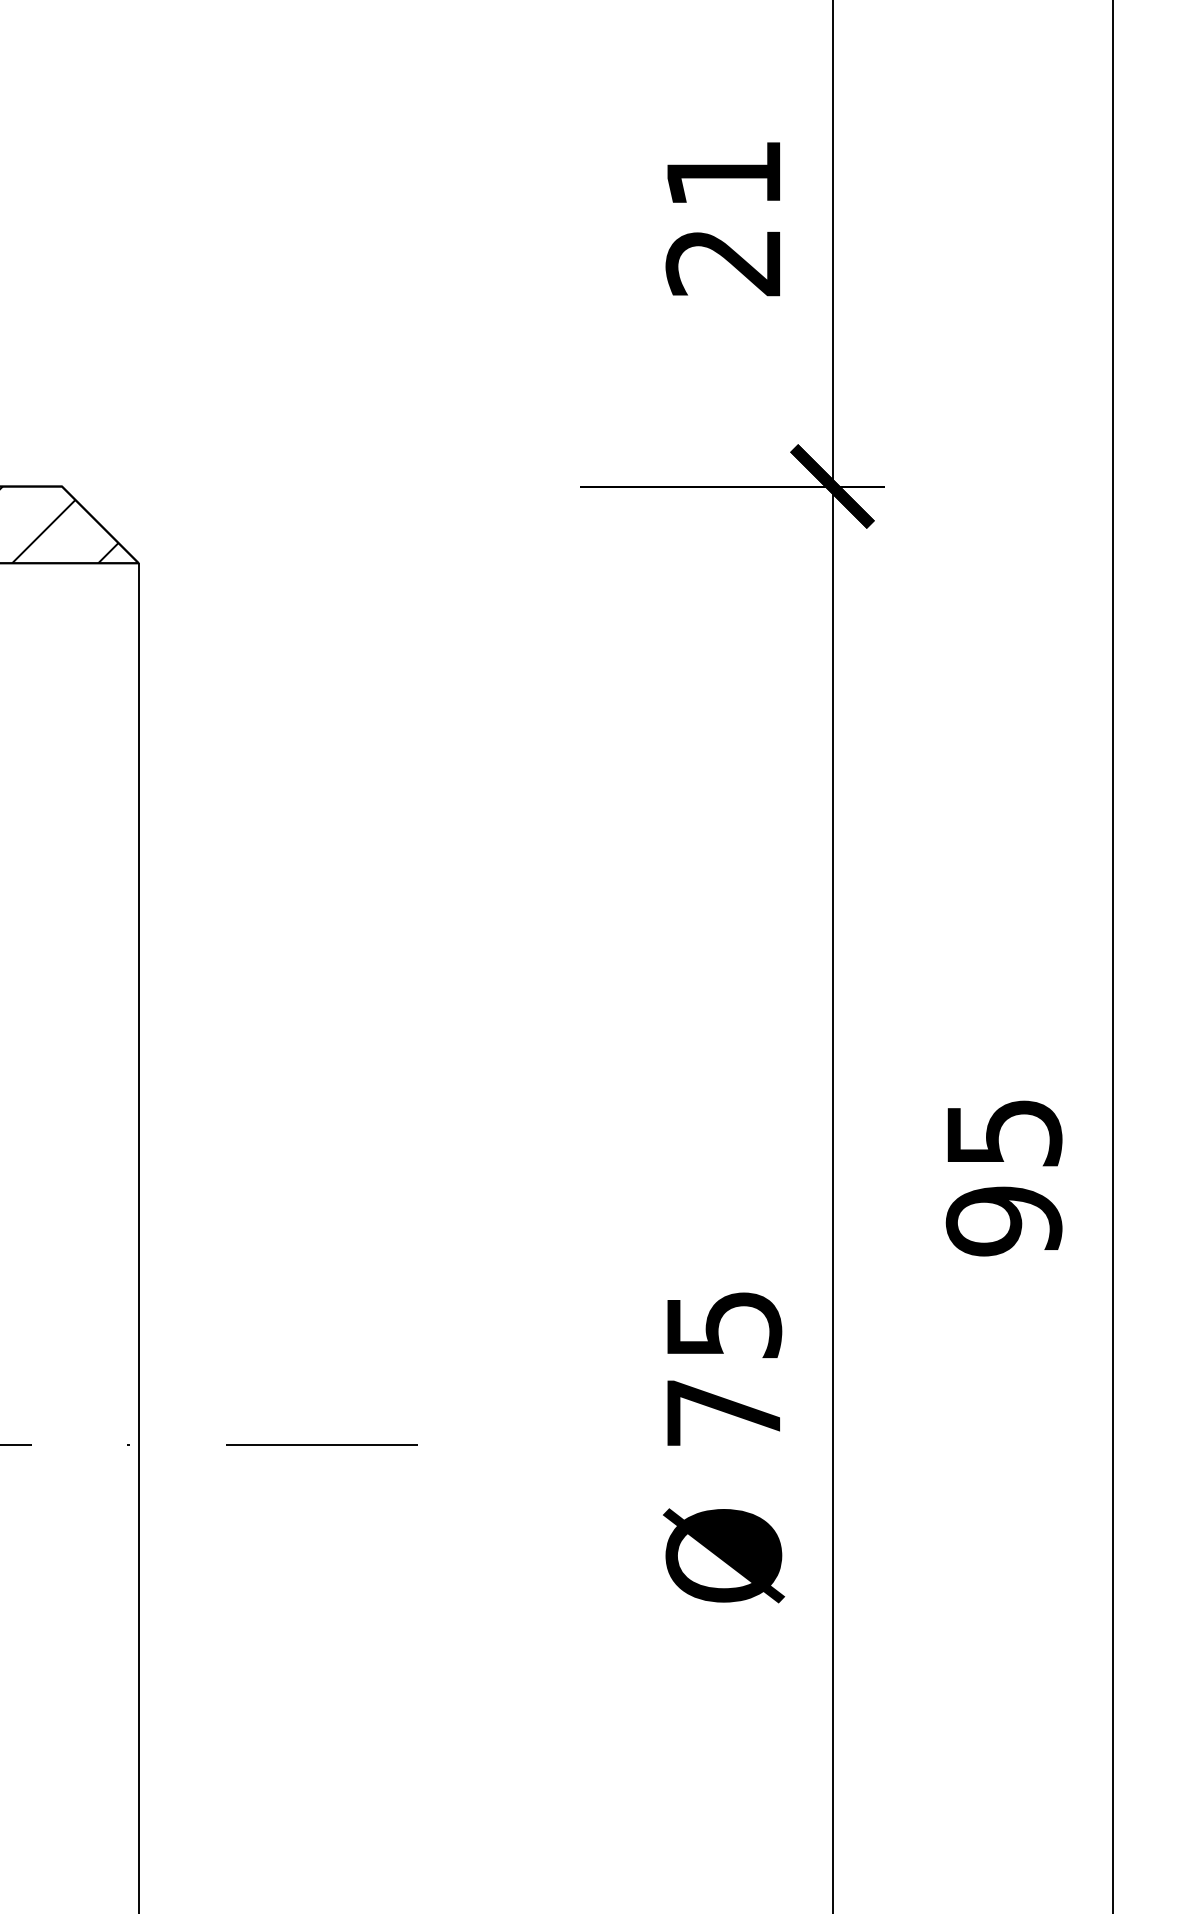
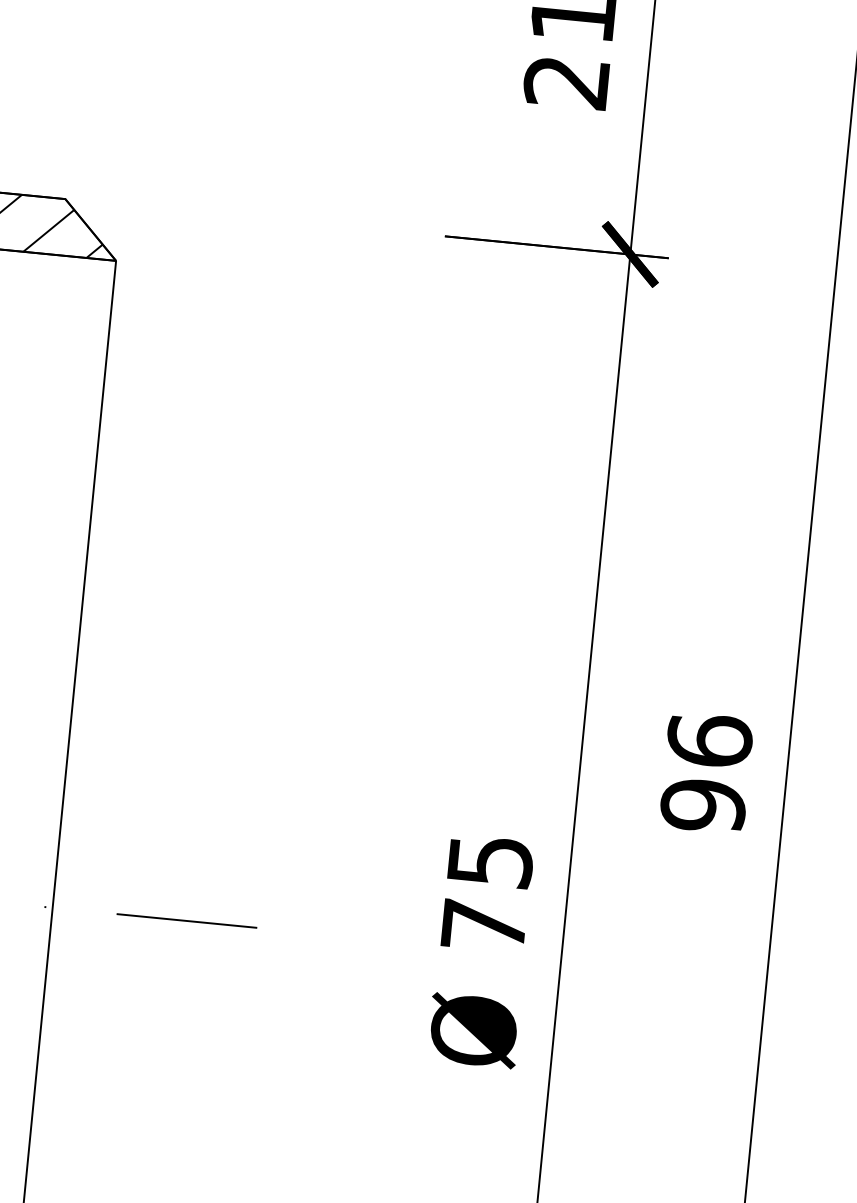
text: (1003, 1132) -> (709, 740), 95 -> 96

